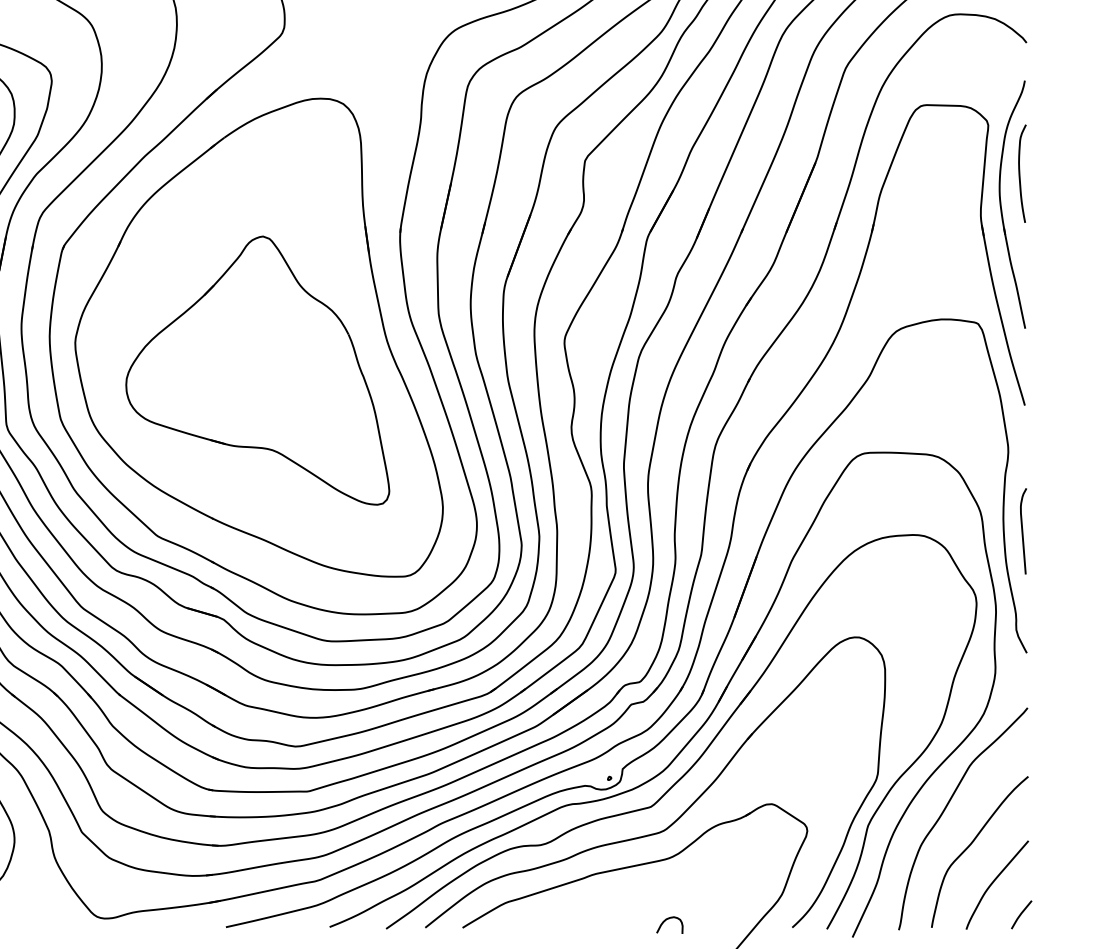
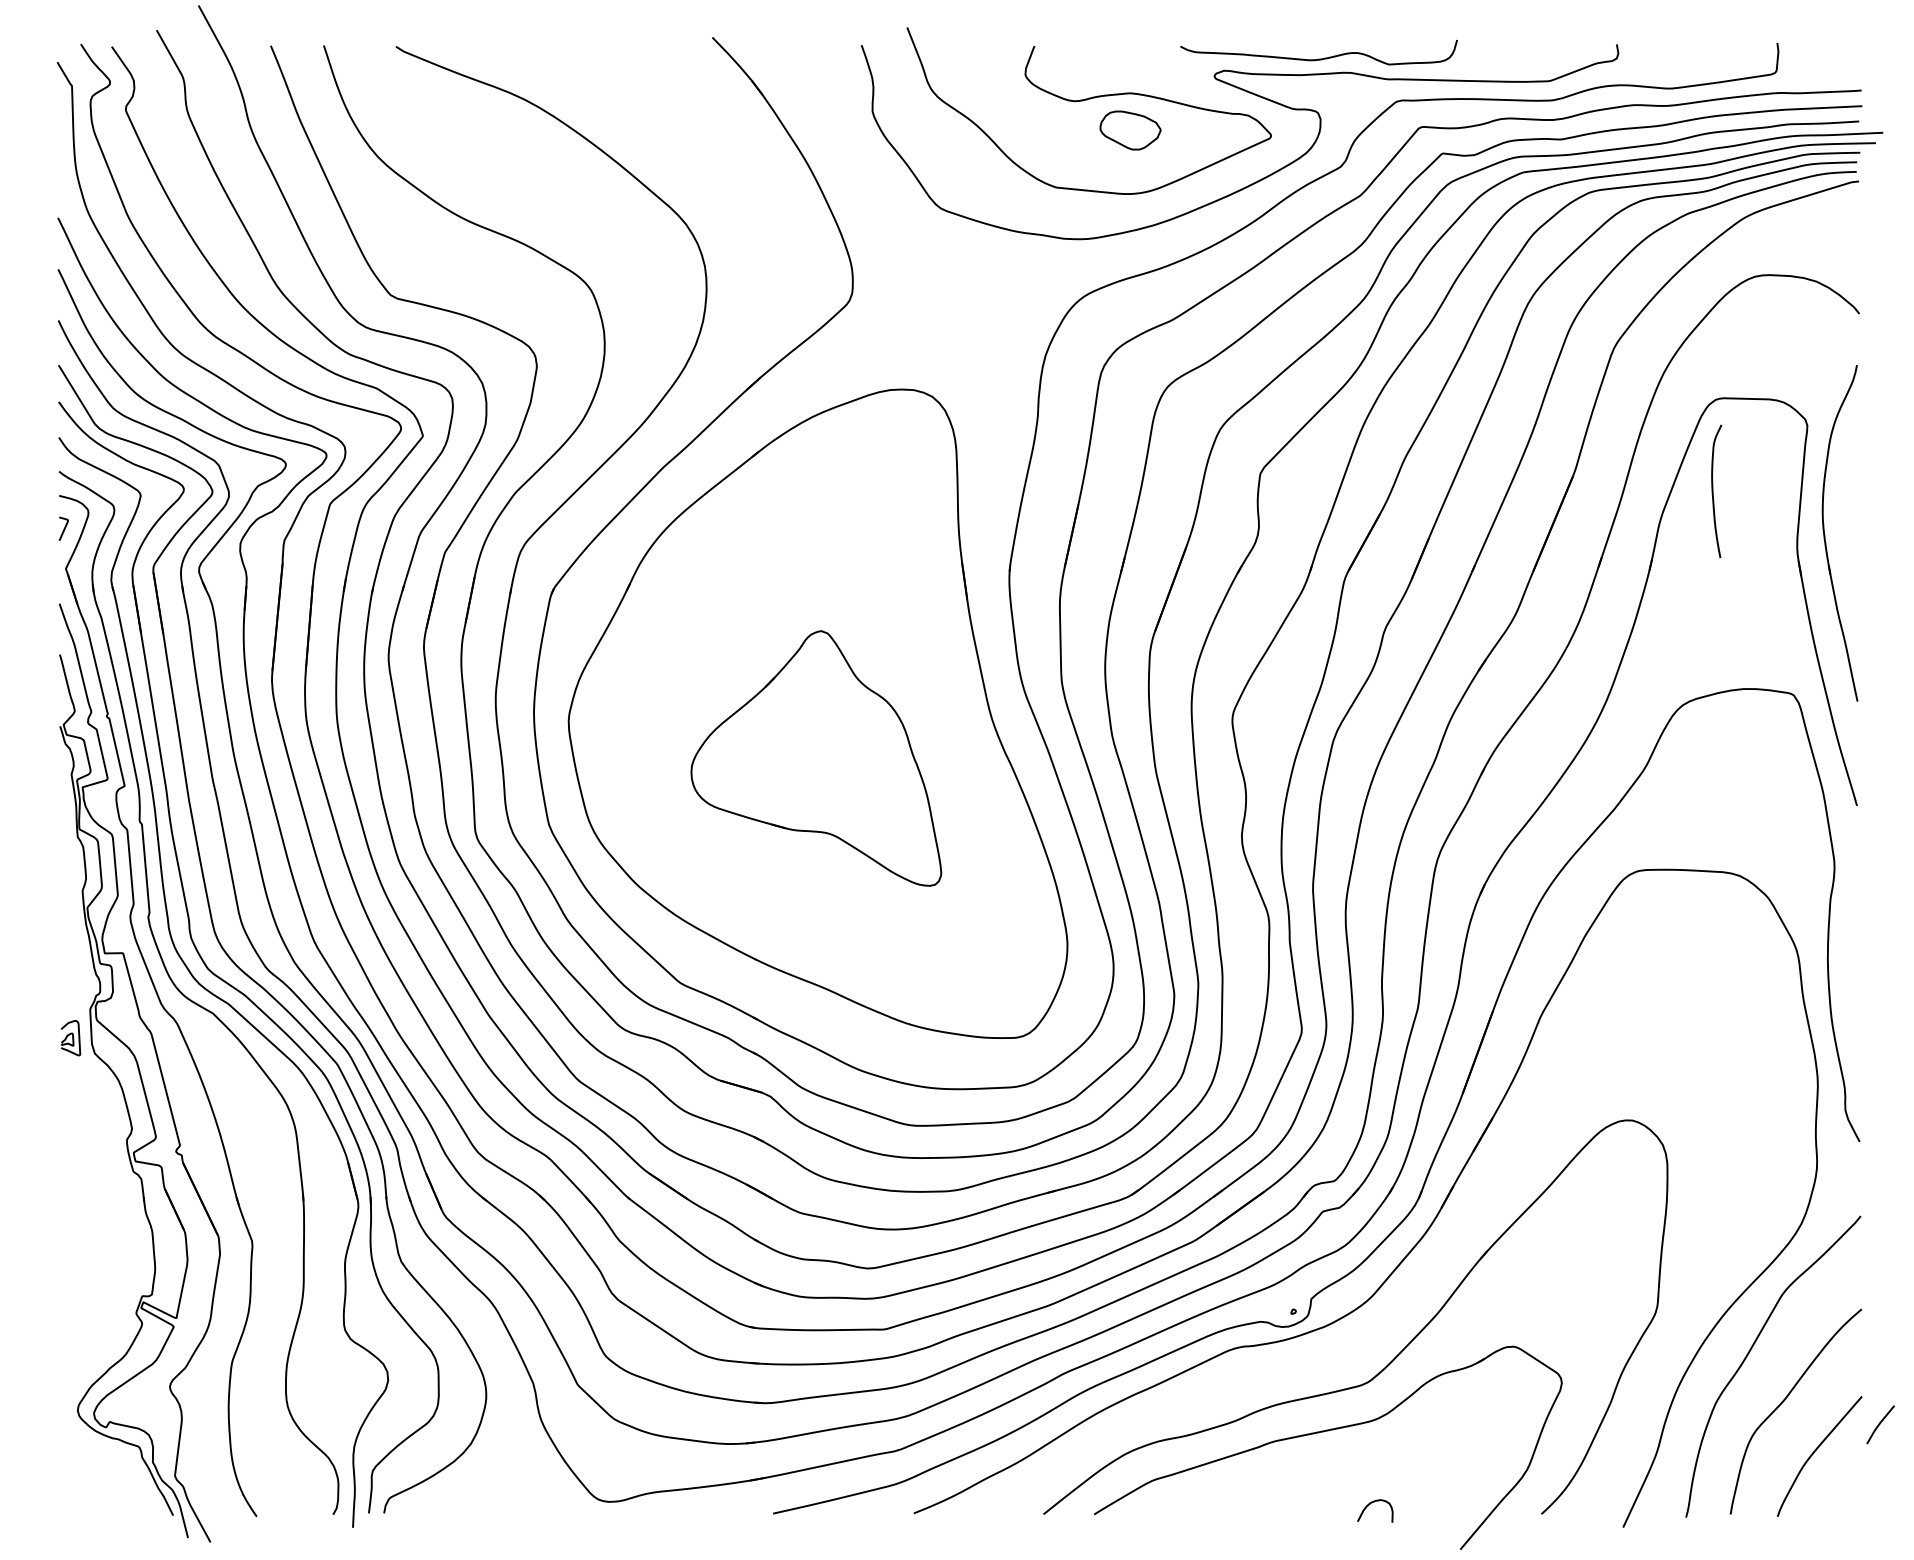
curve: (1020, 173) -> (1713, 490), moved
part: (257, 370) -> (816, 758), size x0.7
curve: (1023, 531) -> (1854, 976), removed
part: (705, 749) -> (1423, 1272), removed
curve: (1021, 914) -> (1880, 1424), moved

